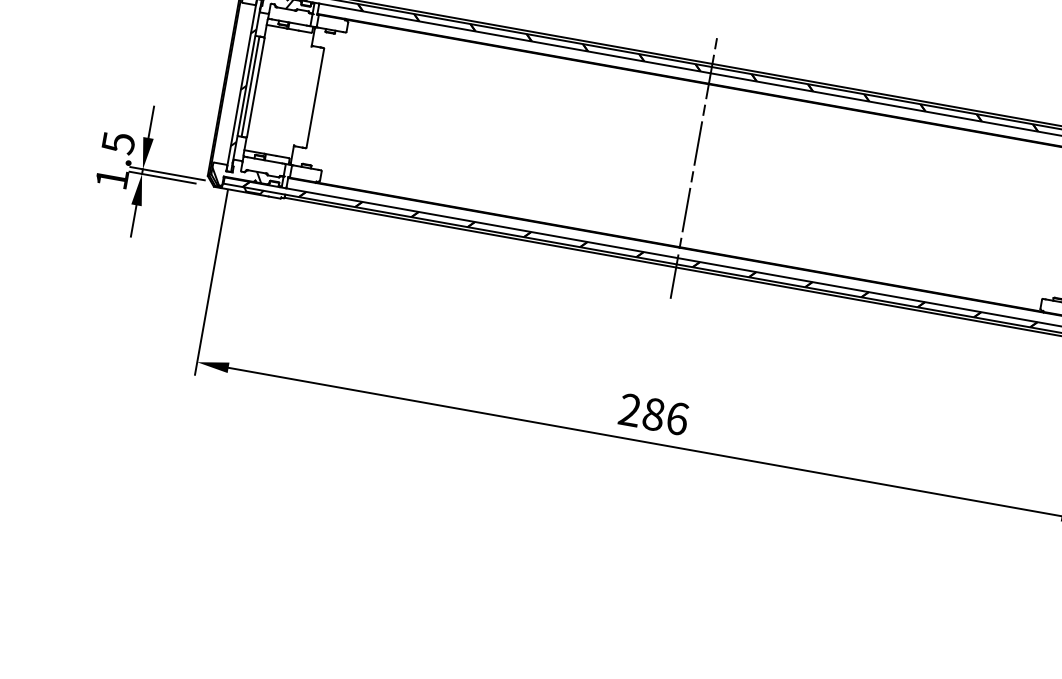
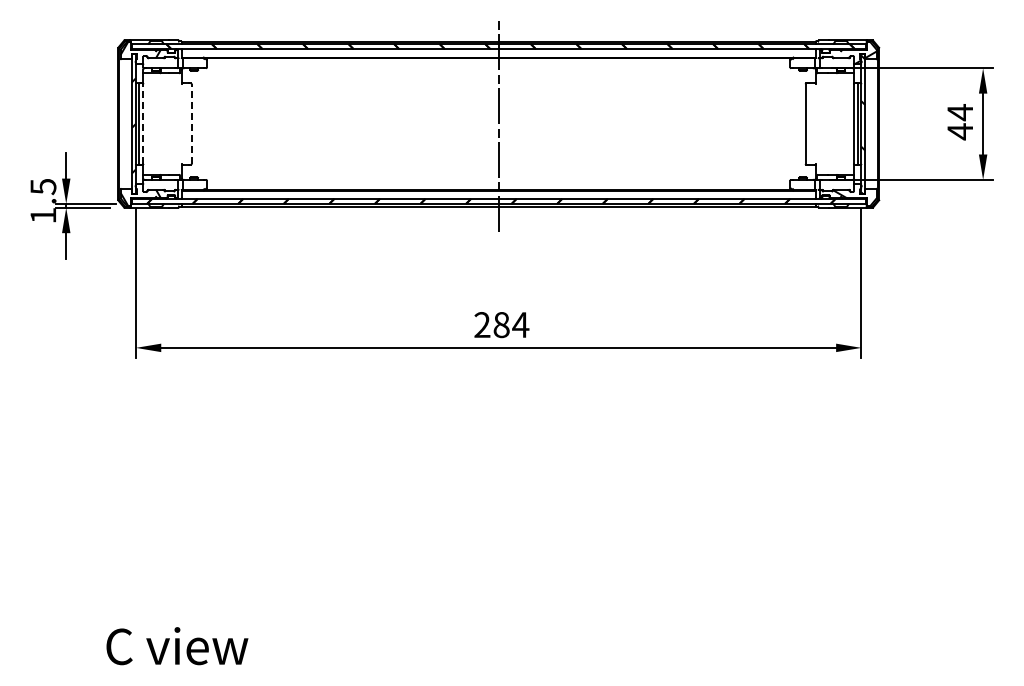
line: (255, 88) -> (143, 124), solid -> dashed
line: (315, 98) -> (191, 124), solid -> dashed
text: (676, 419) -> (520, 325), 286 -> 284

